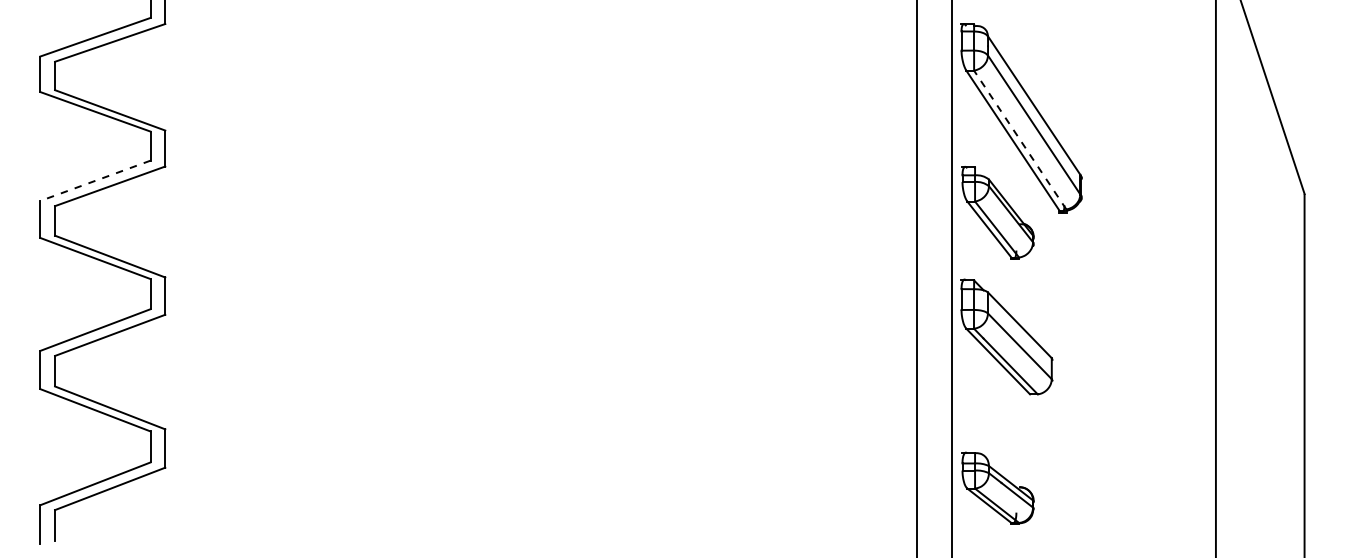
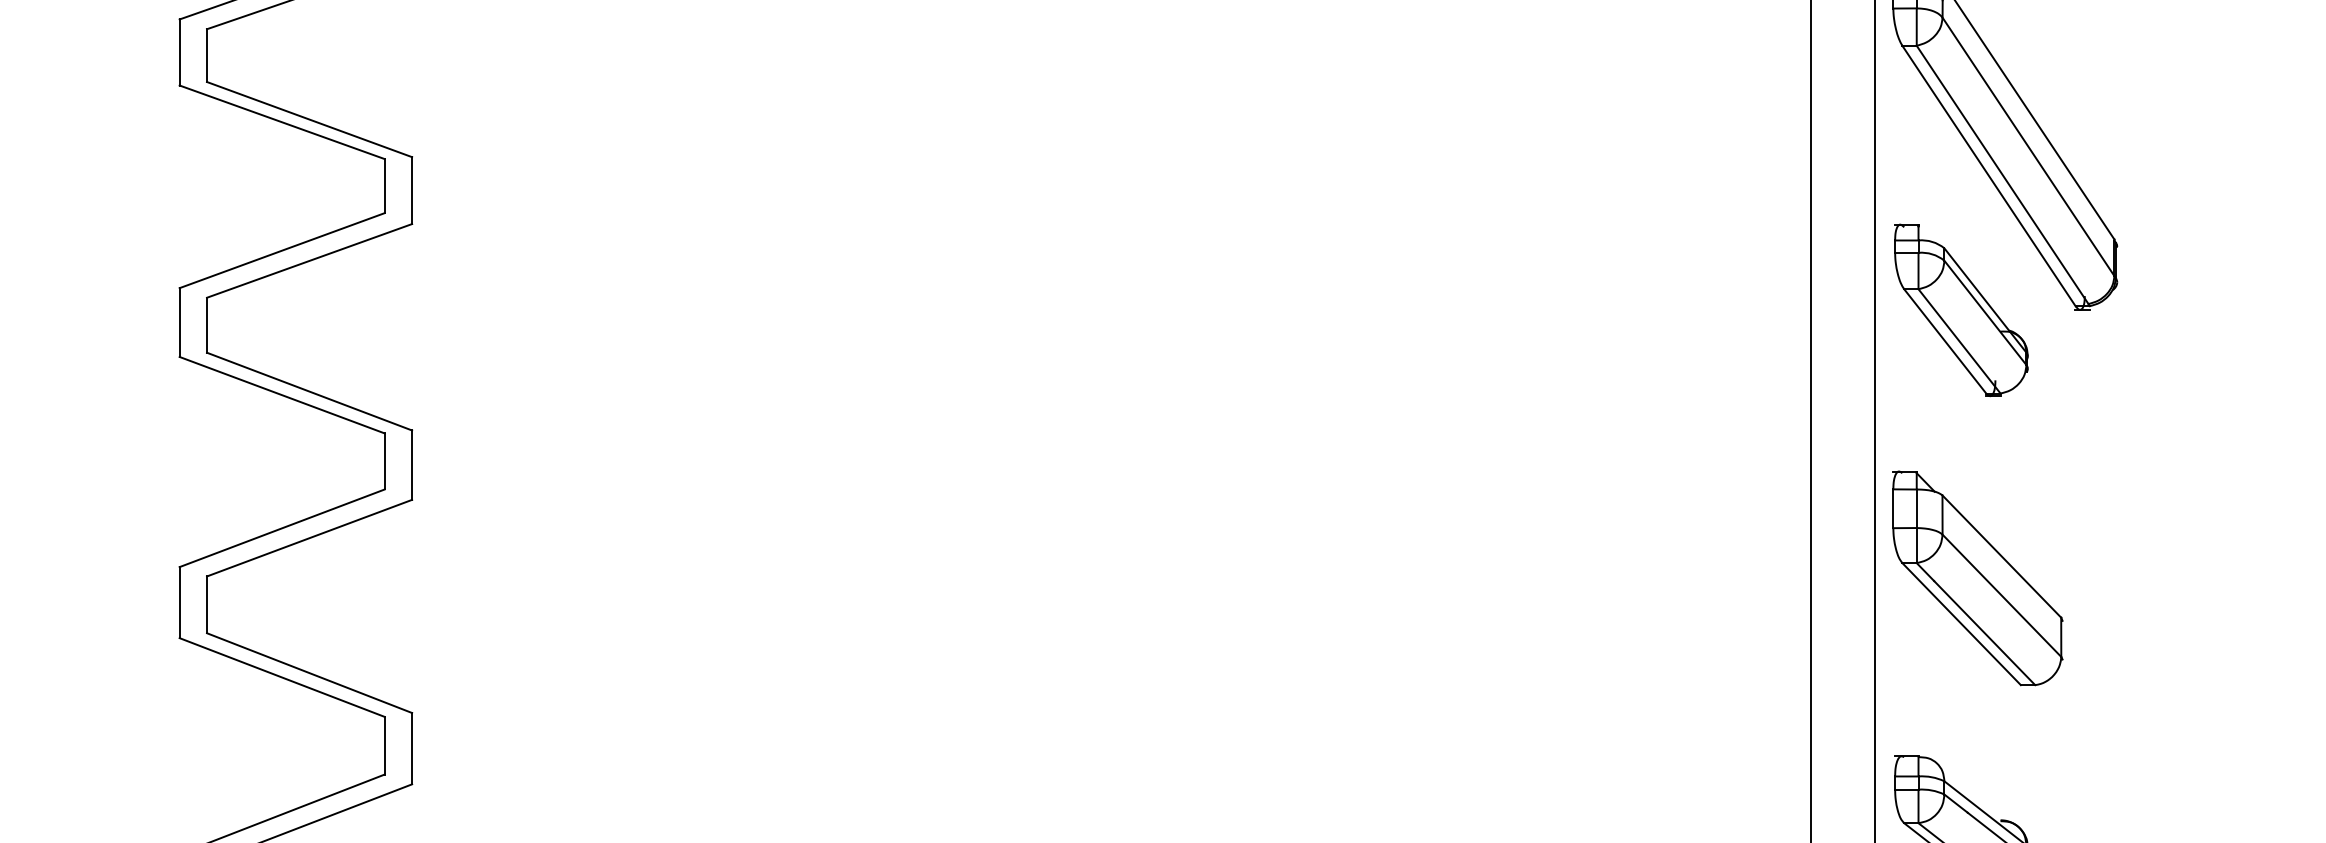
line: (1019, 139) -> (2001, 173), dashed -> solid
line: (95, 180) -> (282, 250), dashed -> solid
part: (1006, 336) -> (1976, 577), moved

